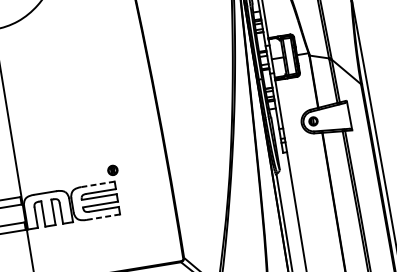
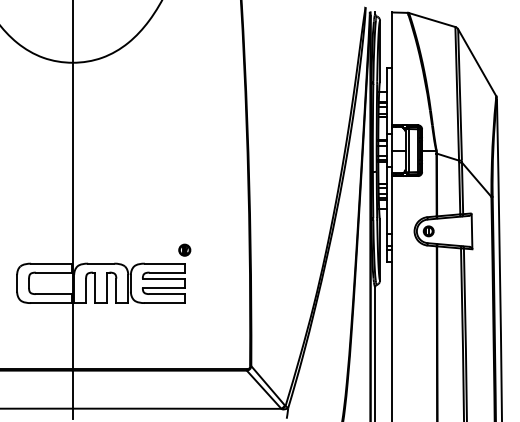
line: (97, 184) -> (164, 263), dashed -> solid
line: (103, 217) -> (164, 303), dashed -> solid

